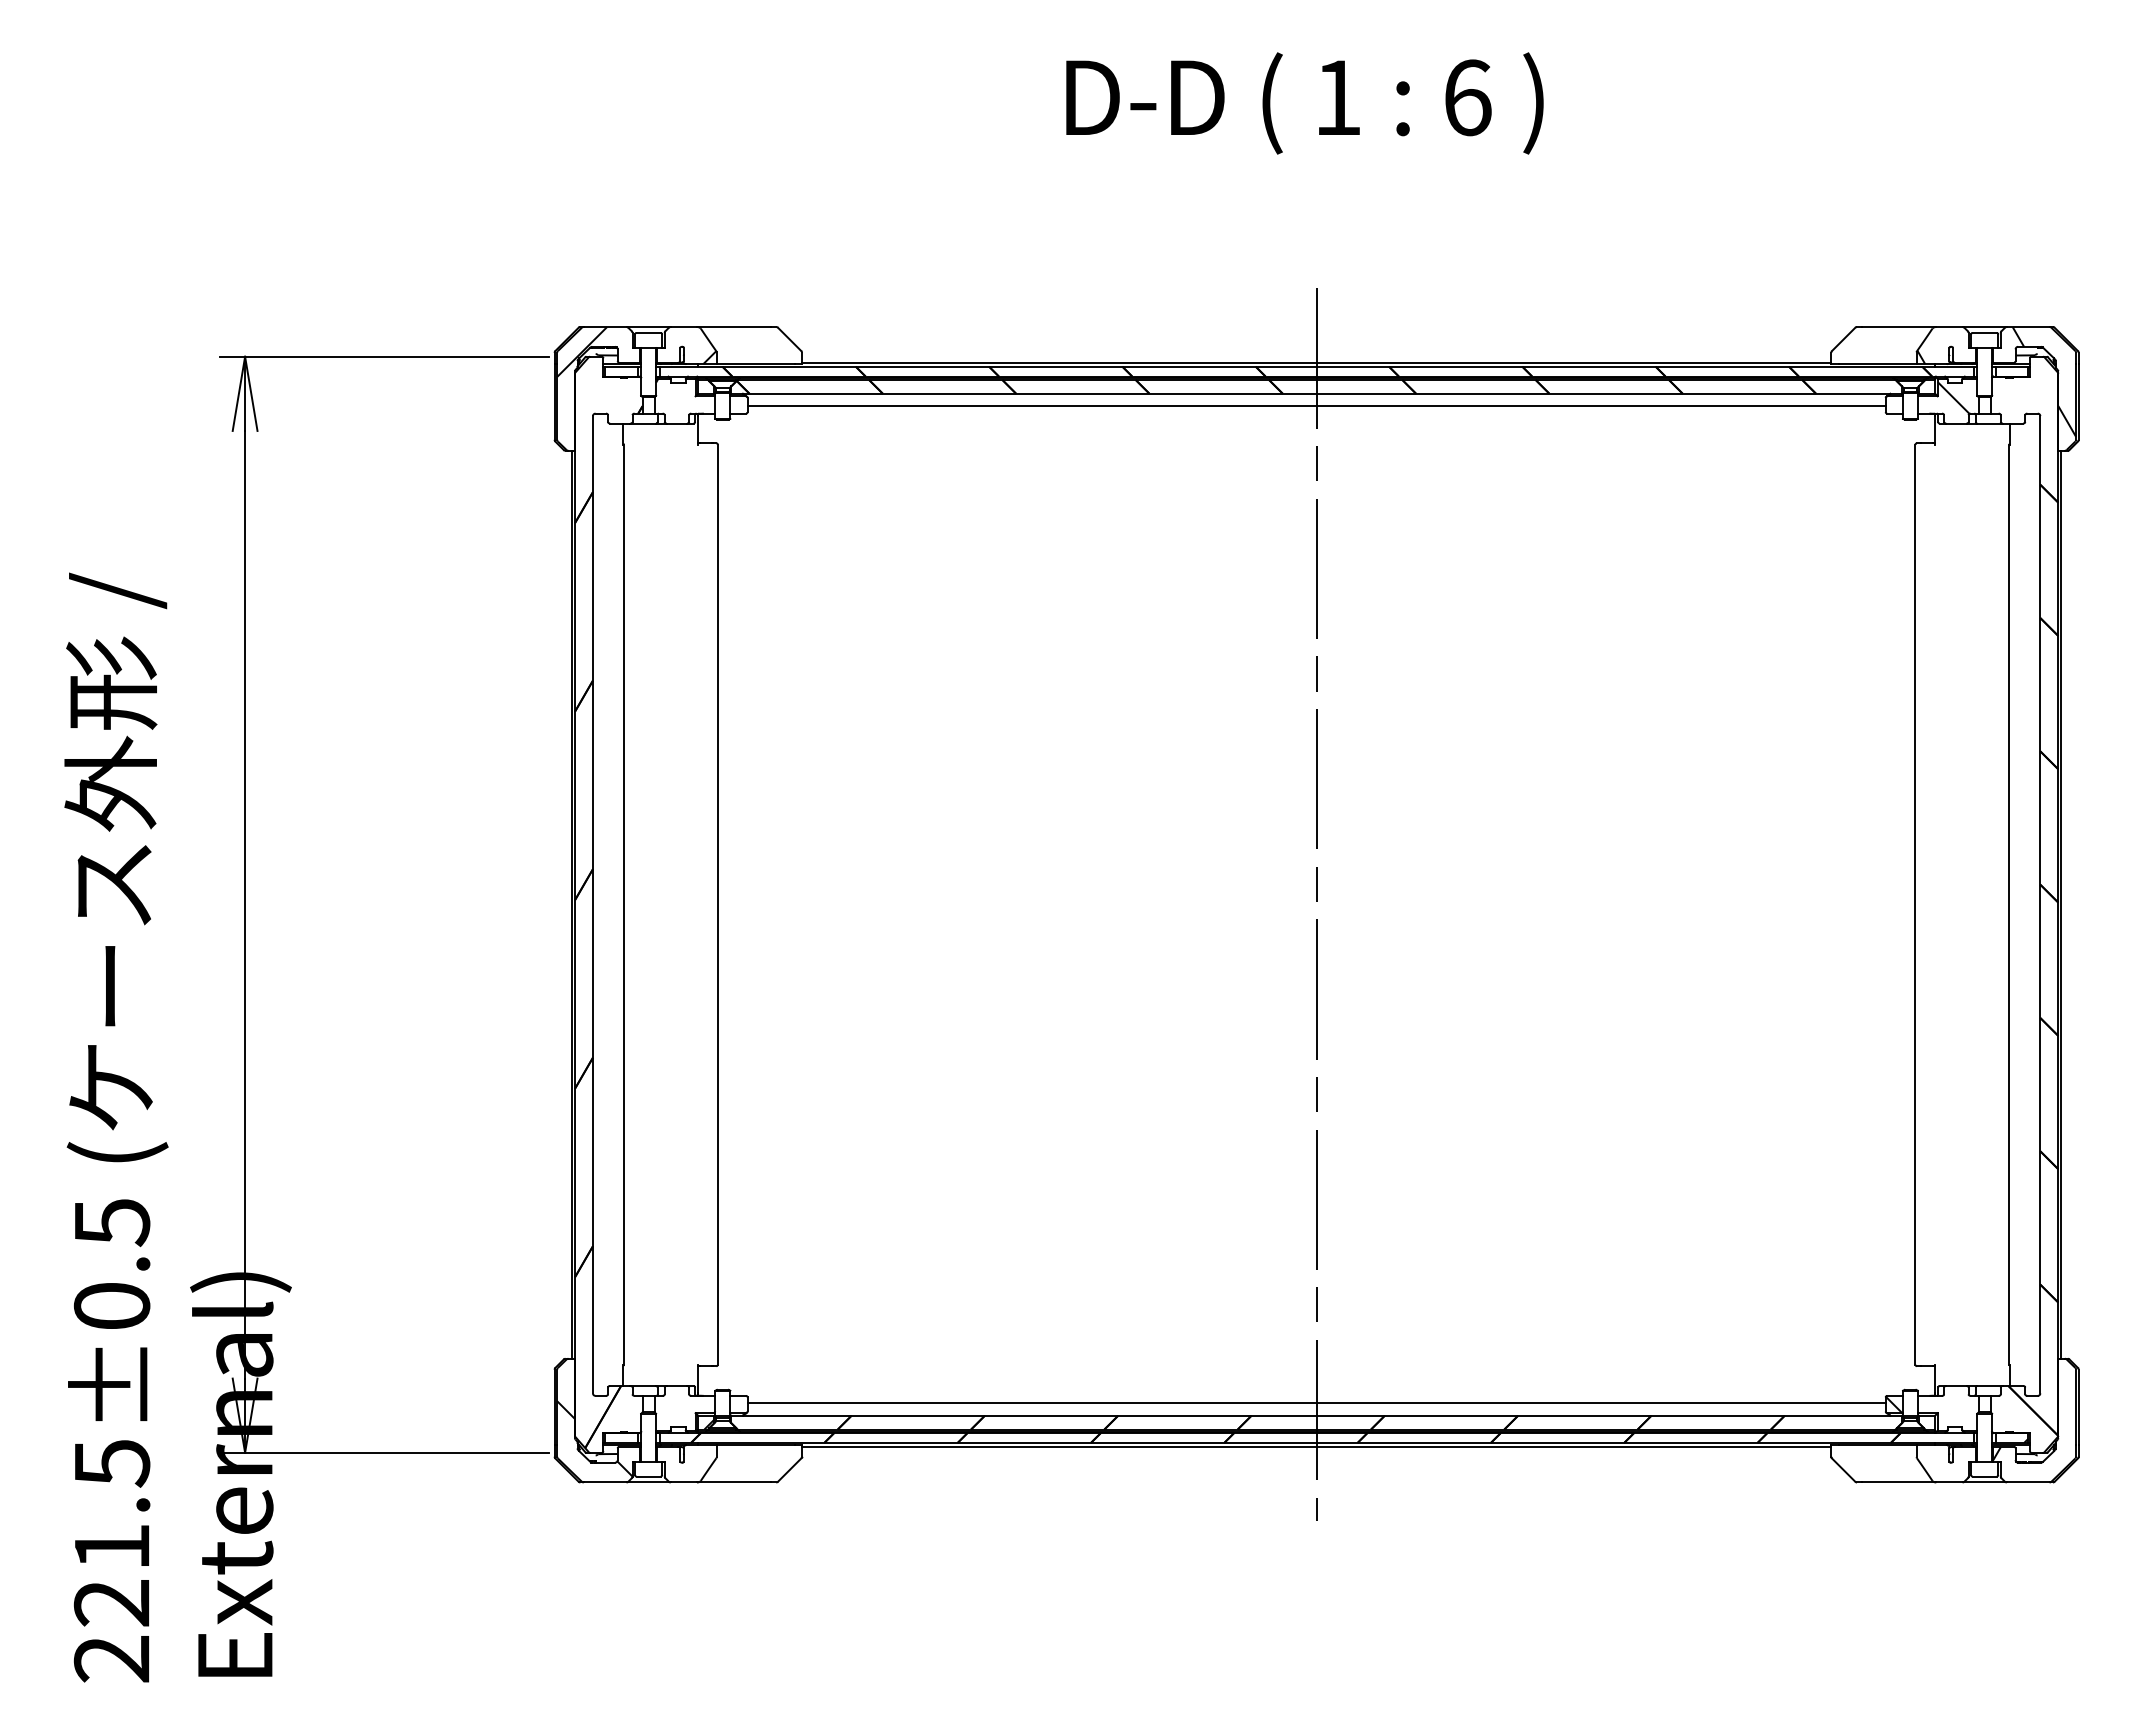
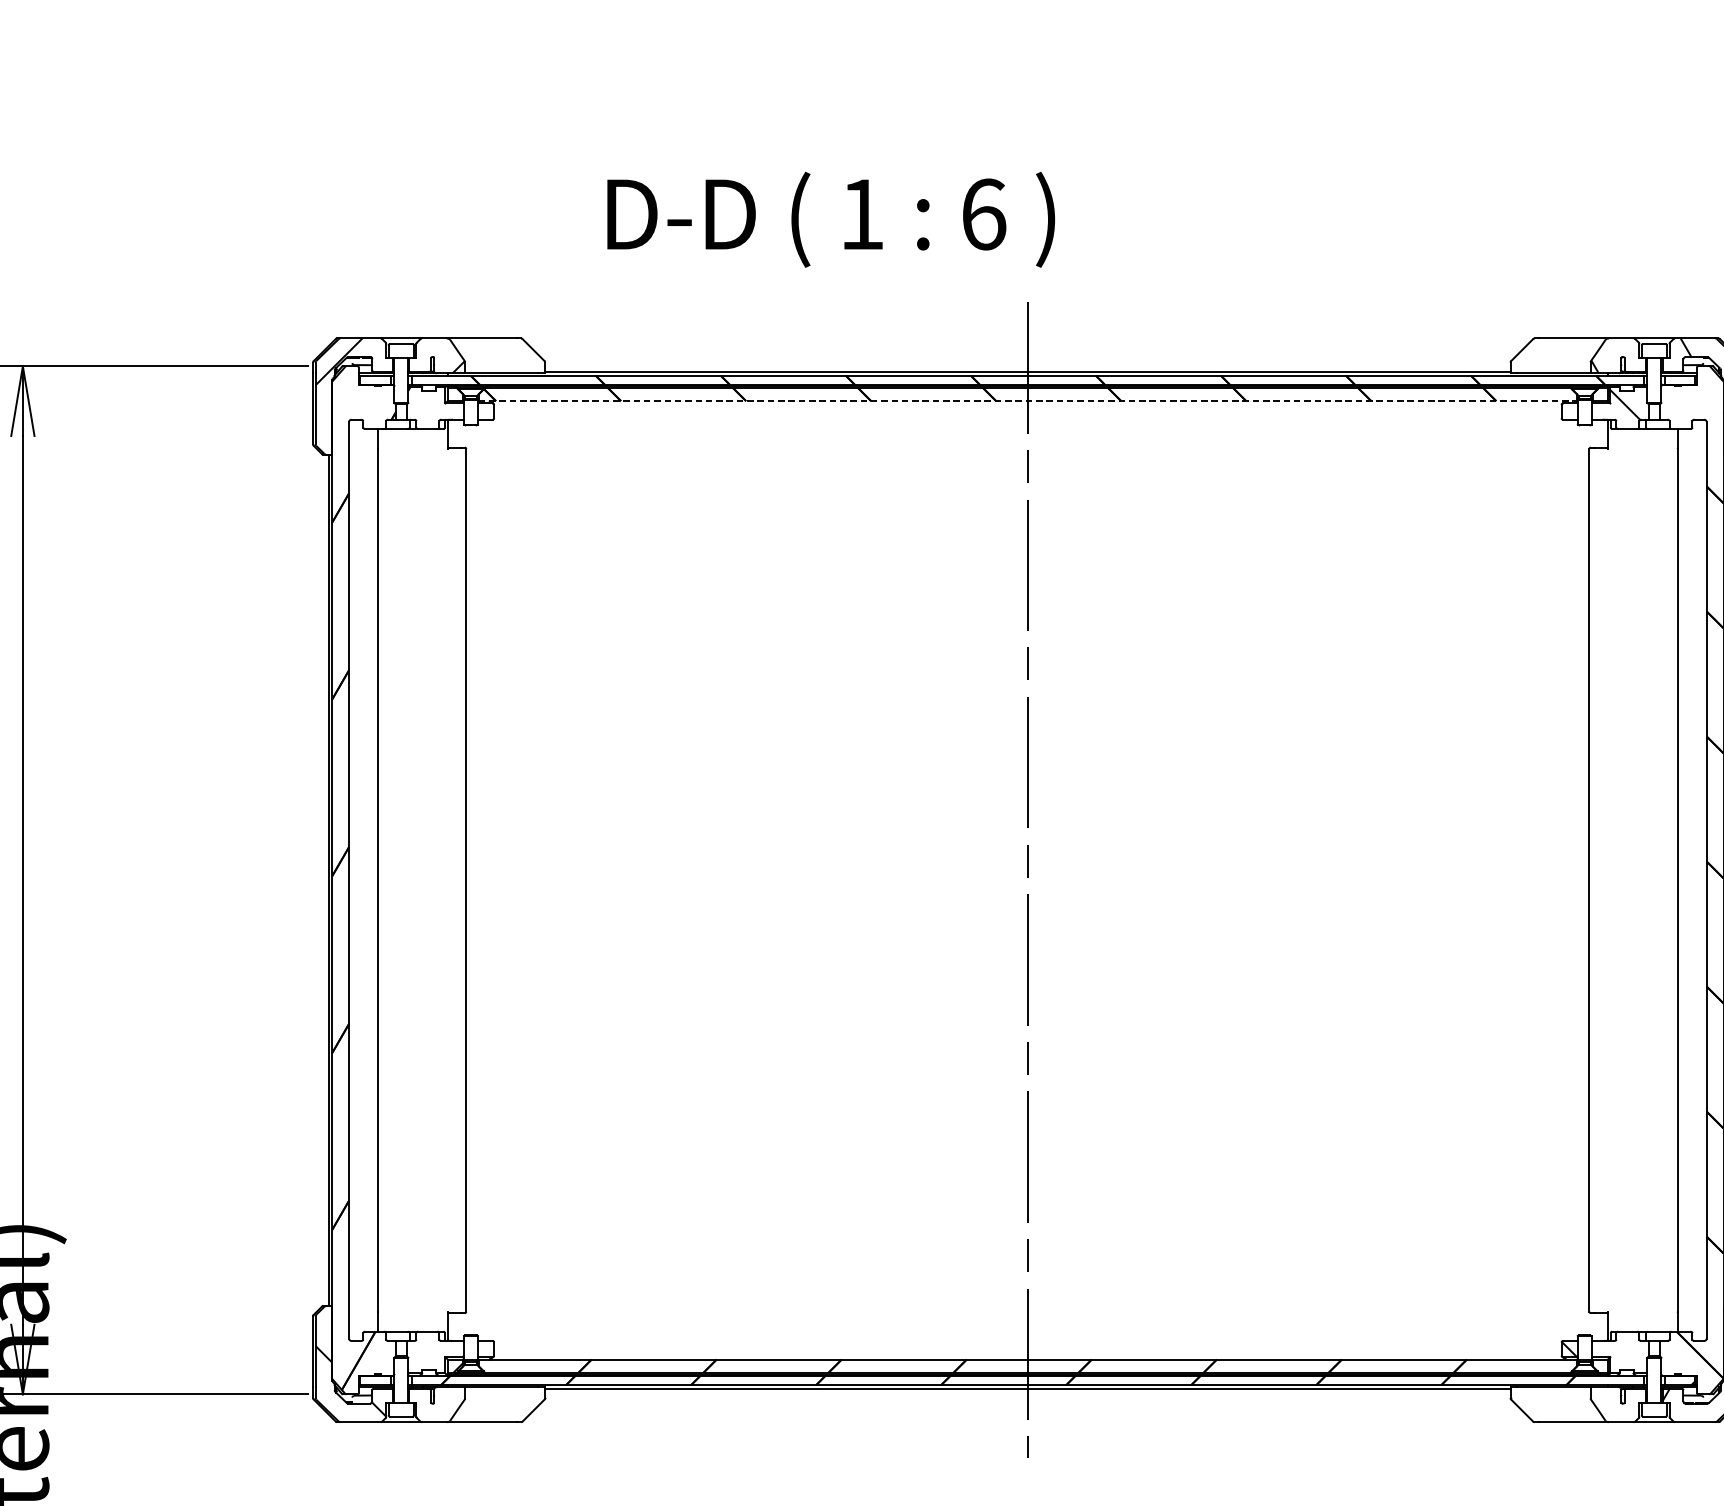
text: (1304, 103) -> (830, 219), moved
line: (1317, 393) -> (1028, 400), solid -> dashed
line: (1316, 406) -> (1027, 413), removed
line: (1316, 1403) -> (1027, 1348), removed

